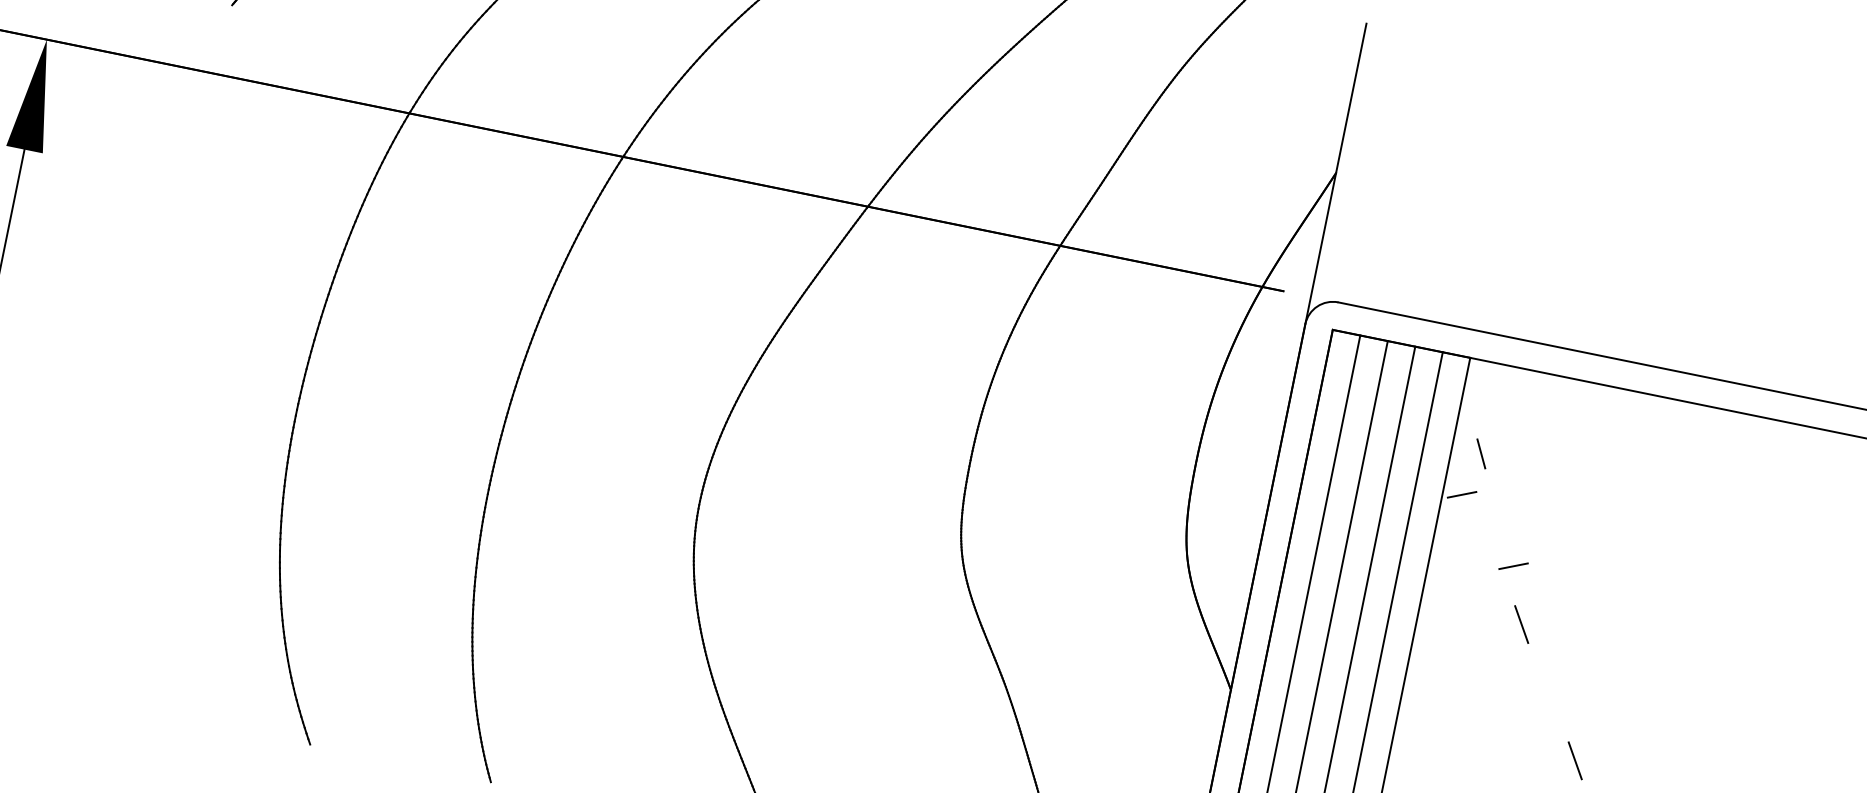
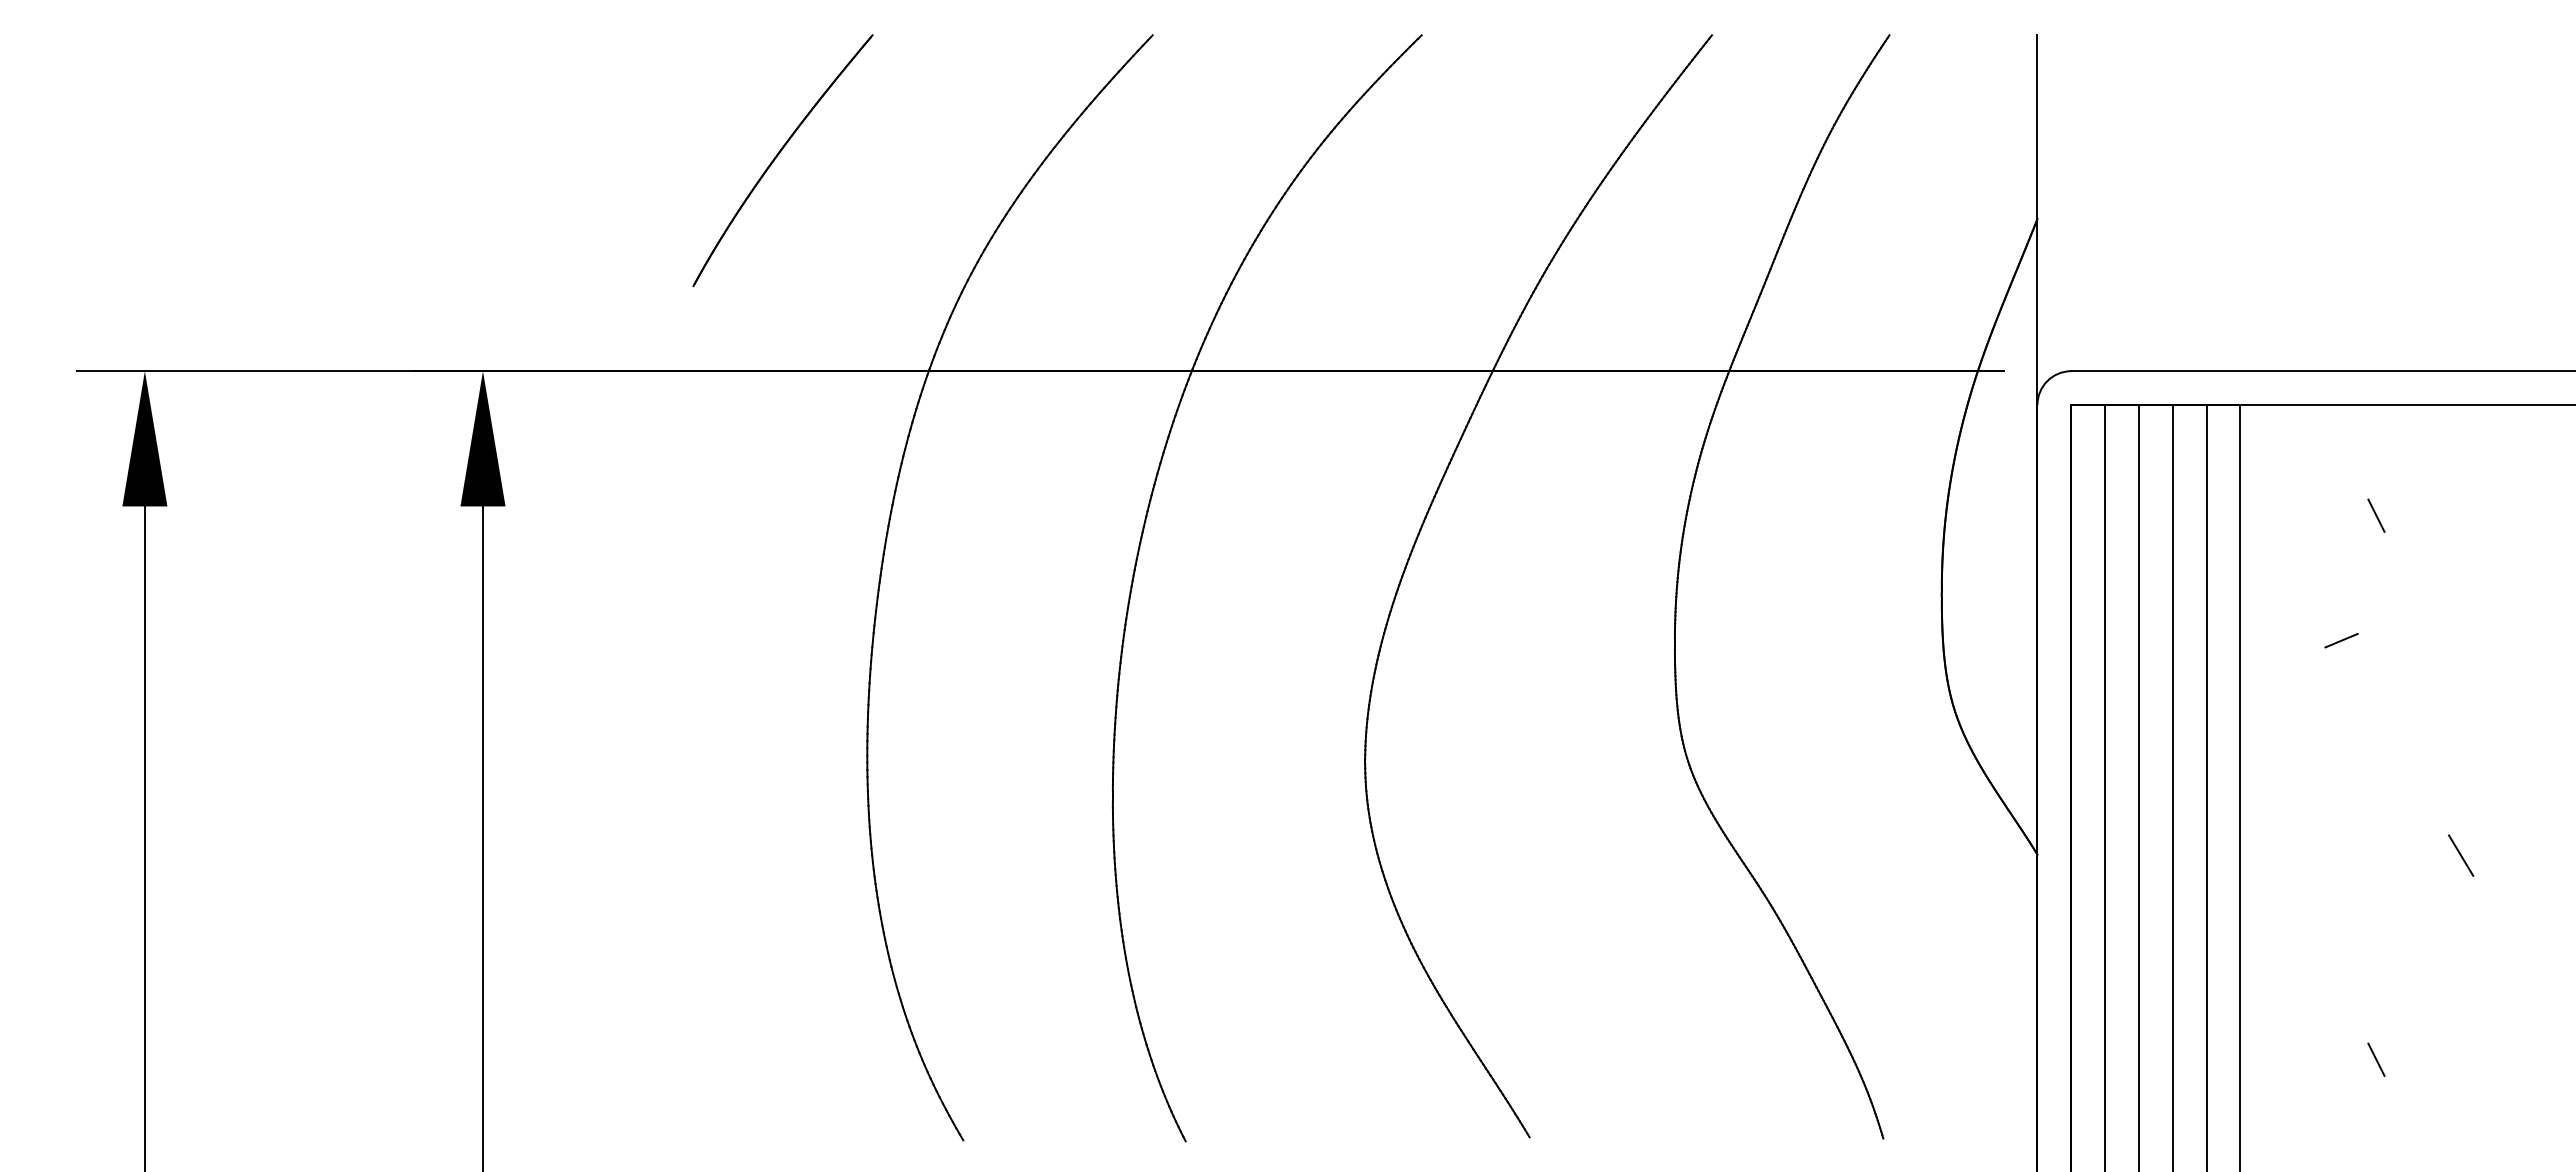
line: (1481, 453) -> (2376, 515), moved
line: (1462, 494) -> (2263, 568), removed
line: (1522, 624) -> (2365, 707), removed

